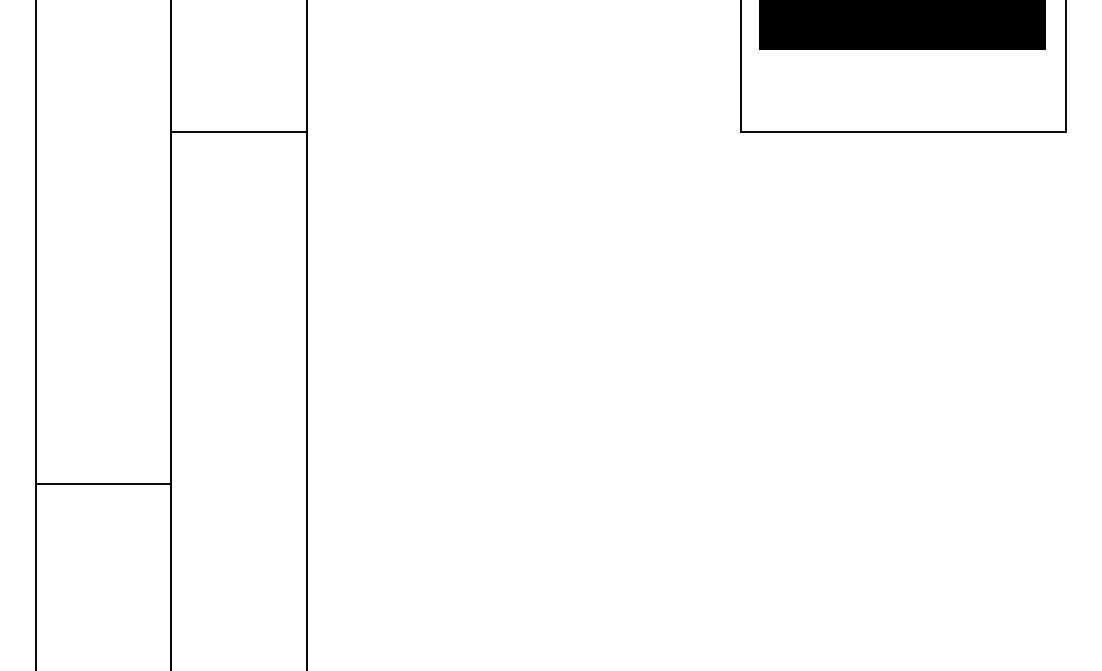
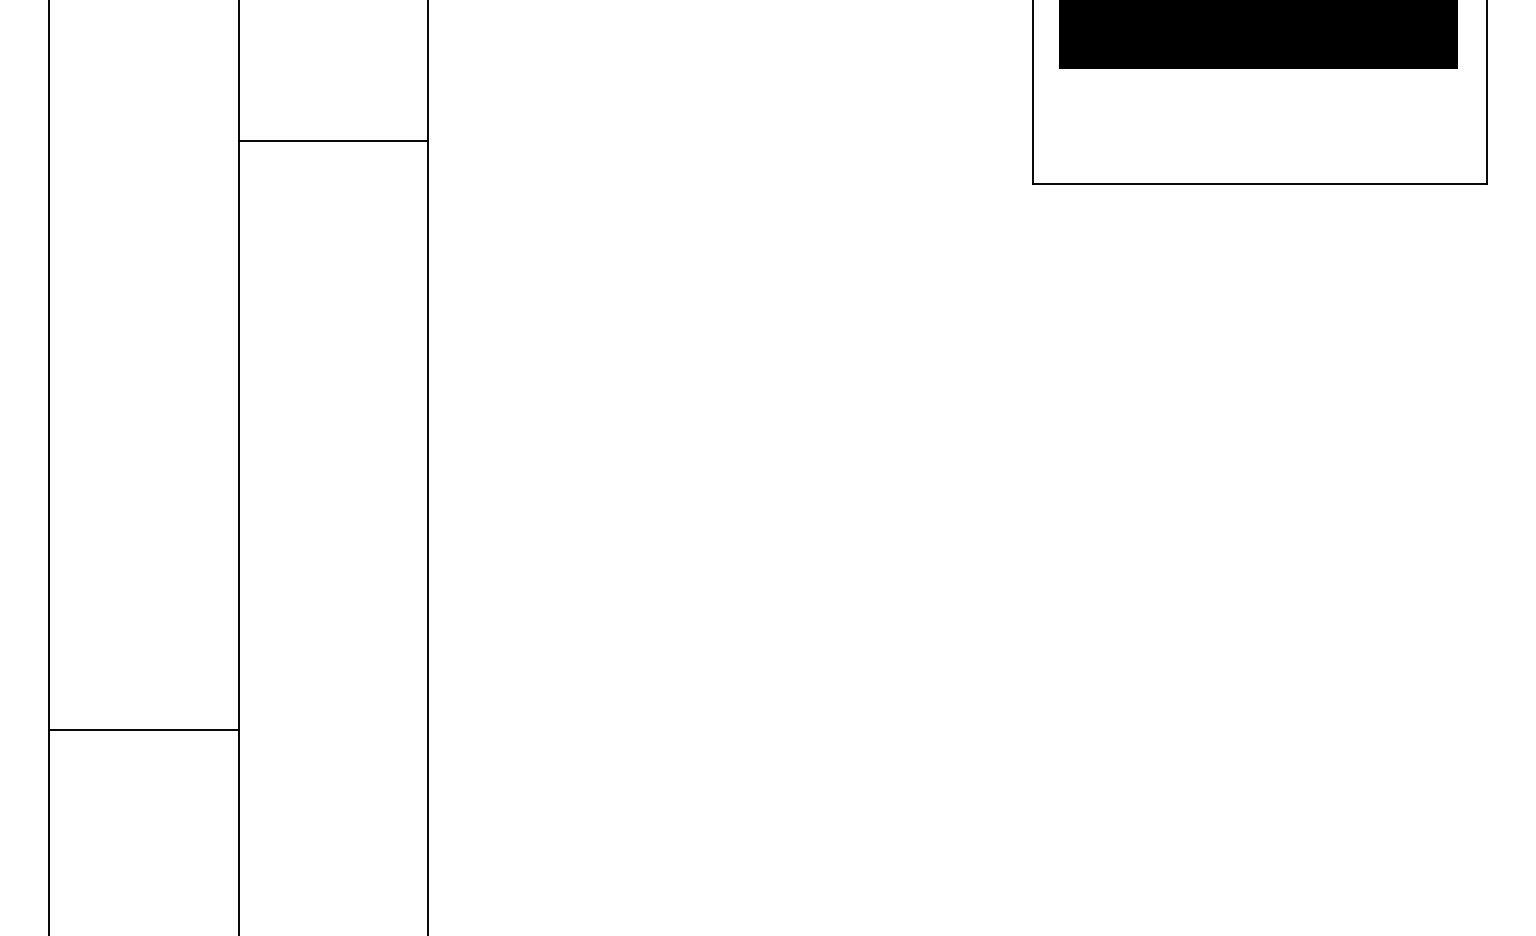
line: (238, 131) -> (332, 140), moved
line: (103, 484) -> (143, 730), moved

